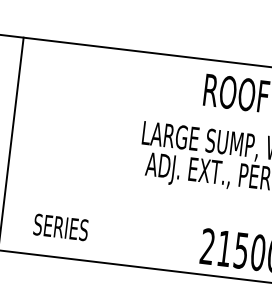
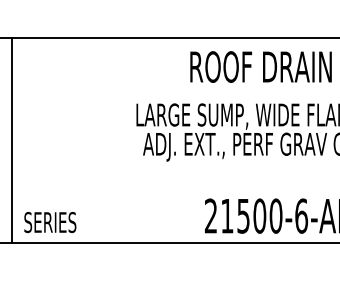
text: (61, 227) -> (50, 222), moved

